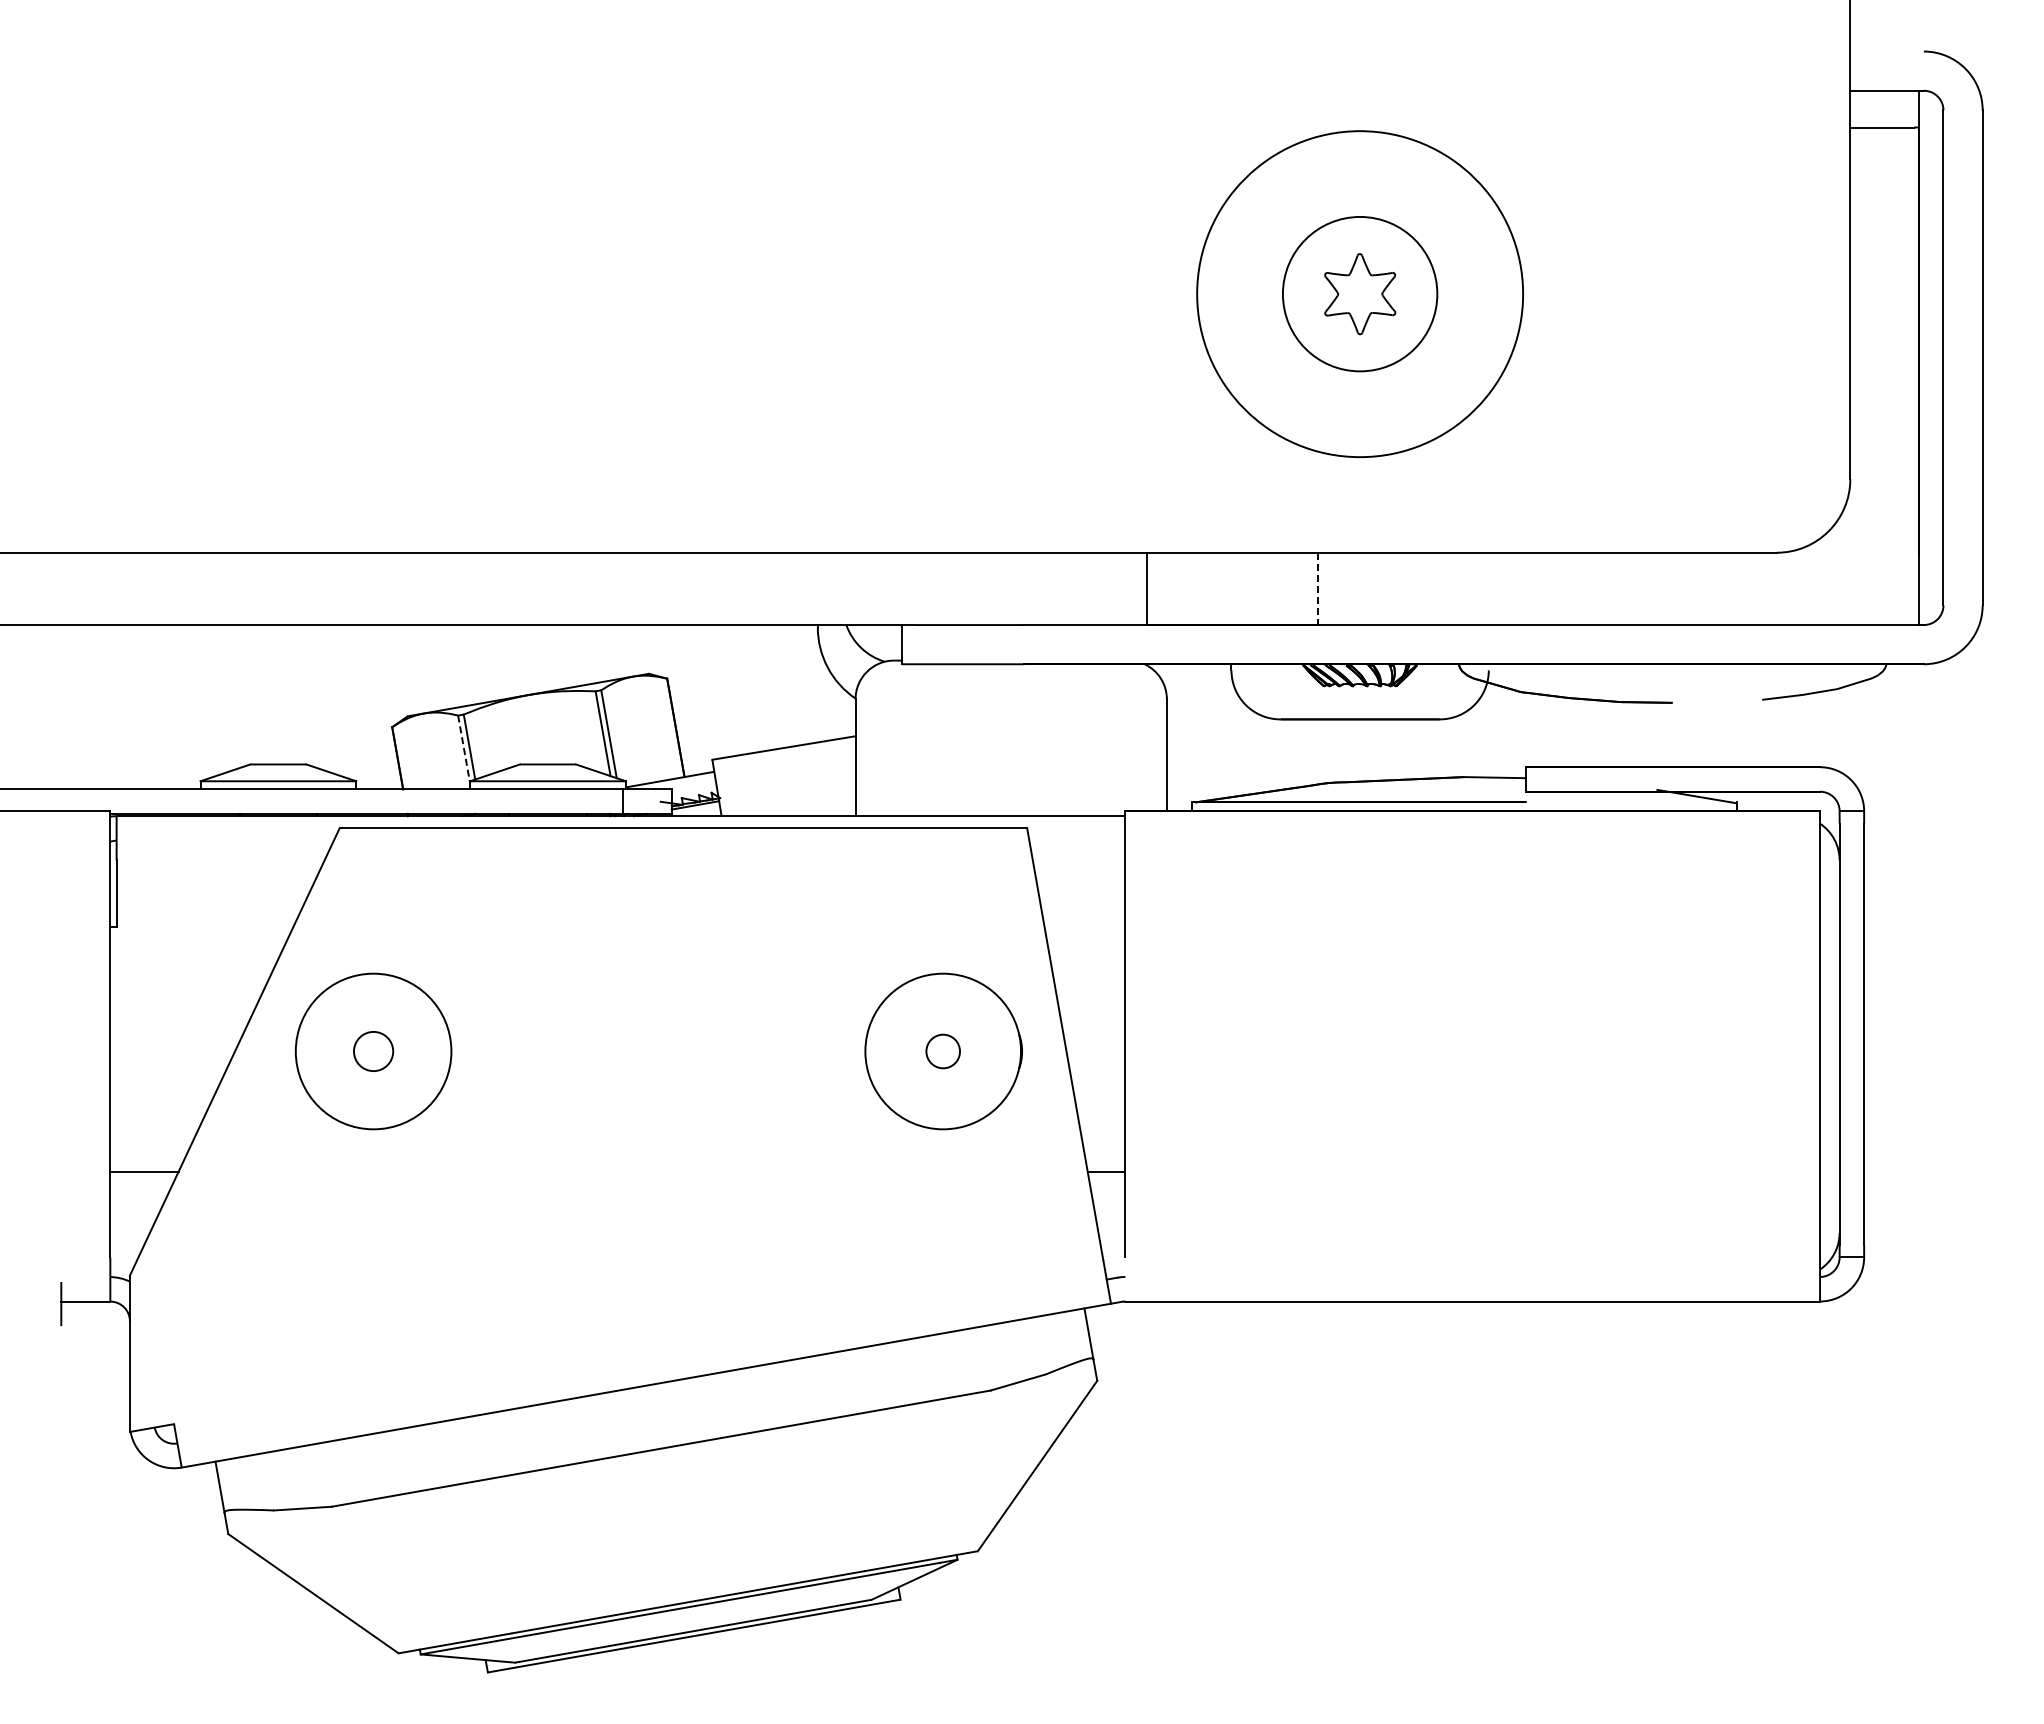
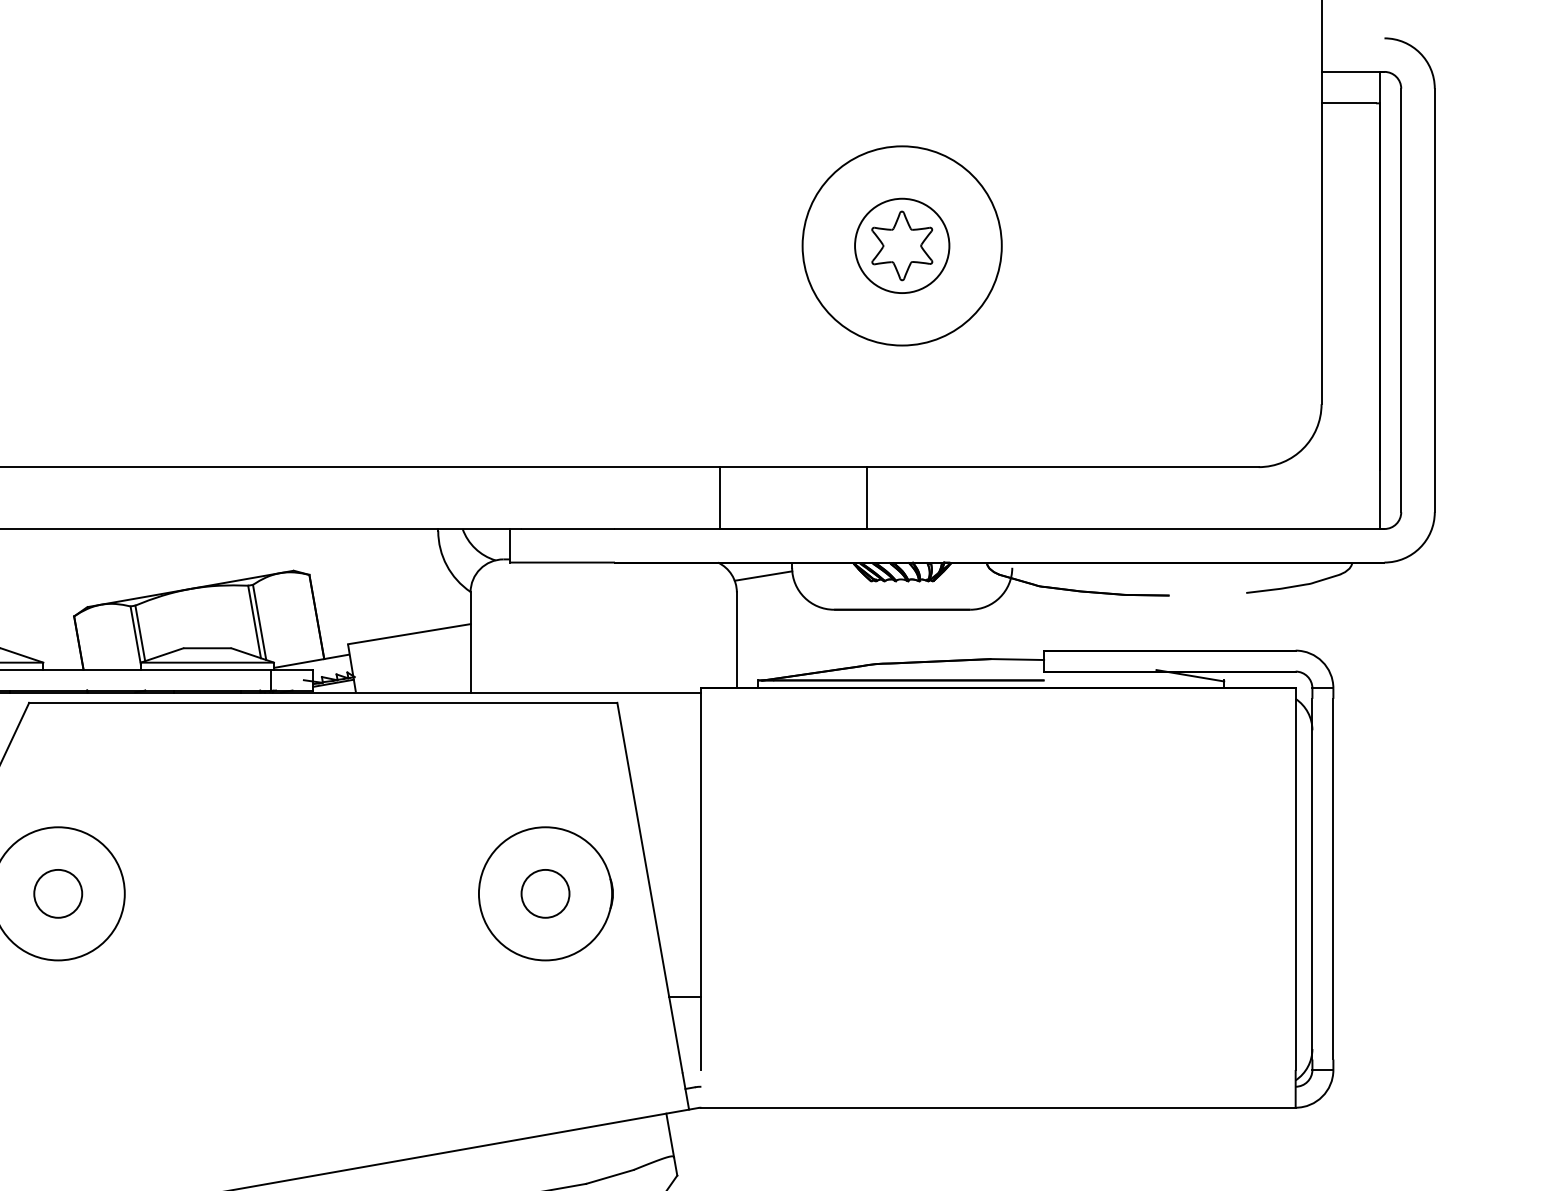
circle: (1359, 293) -> (901, 245), size x0.71
circle: (1359, 294) -> (901, 246), size x0.71
line: (1318, 589) -> (866, 498), dashed -> solid
line: (1197, 679) -> (763, 575), added
line: (464, 749) -> (136, 635), dashed -> solid
circle: (373, 1051) -> (58, 893), size x1.43
circle: (943, 1051) -> (545, 893), size x1.67

